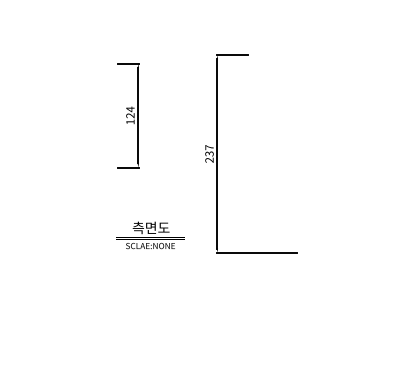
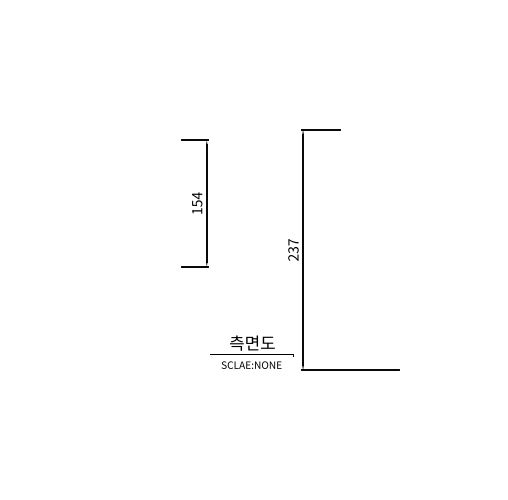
text: (130, 115) -> (197, 203), 124 -> 154
text: (150, 234) -> (251, 351), moved

